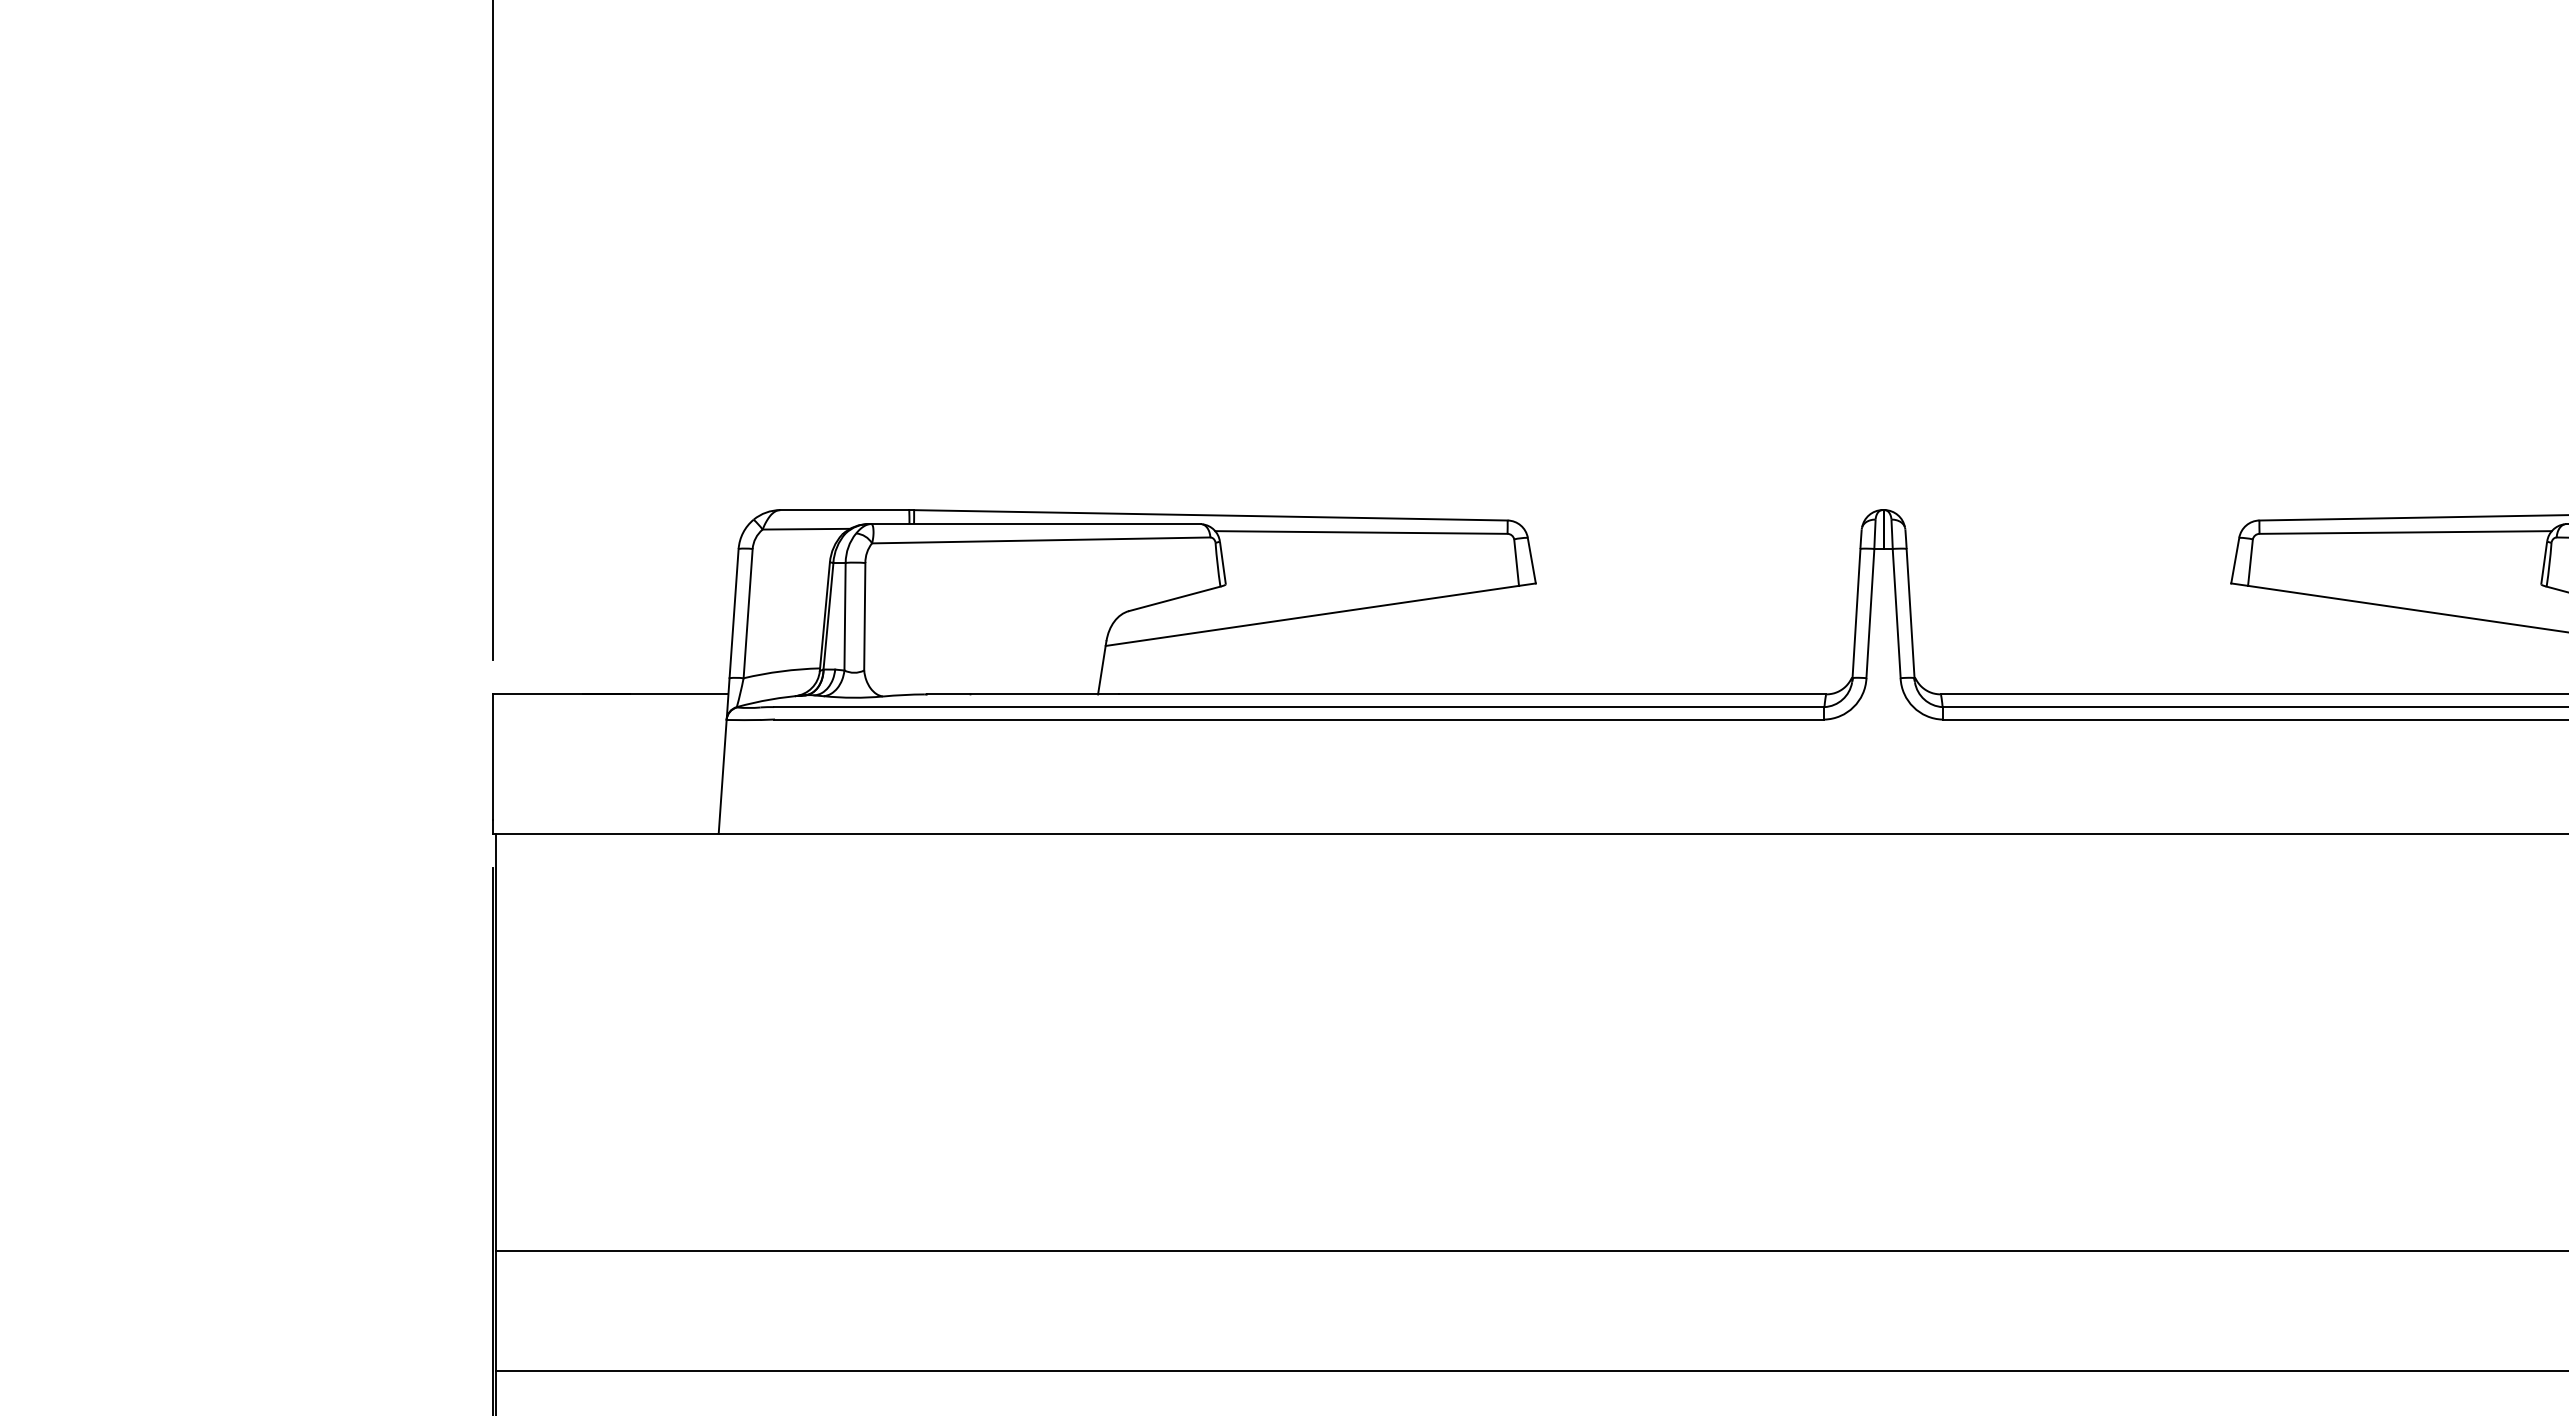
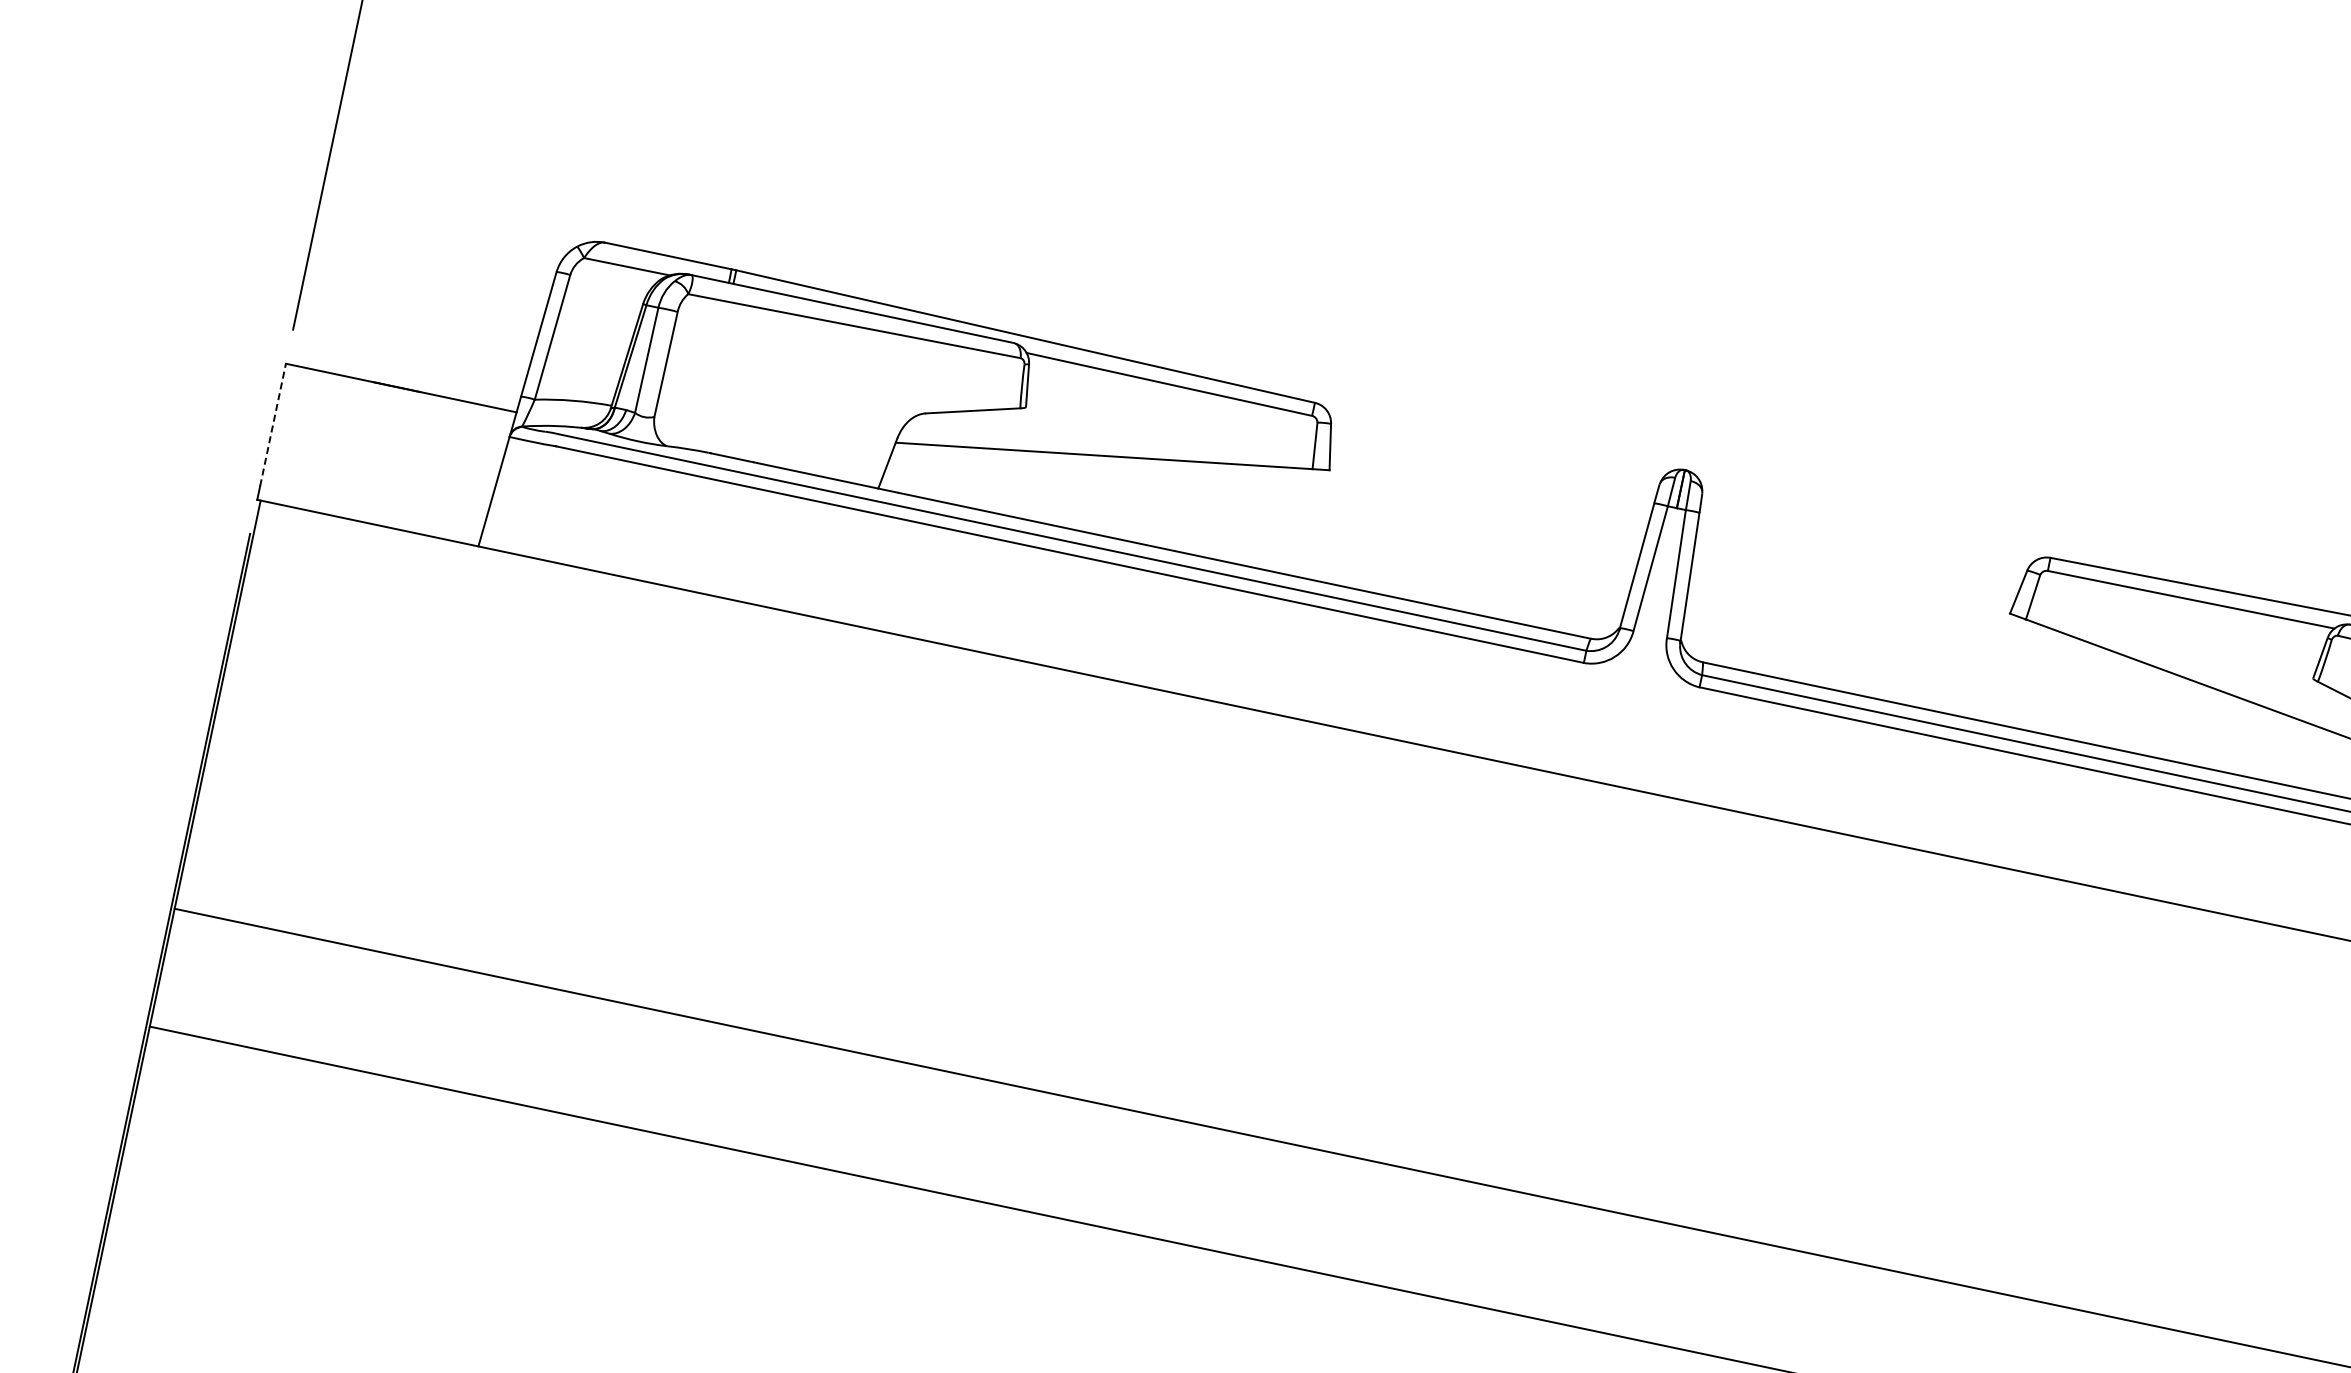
line: (492, 757) -> (272, 425), solid -> dashed

